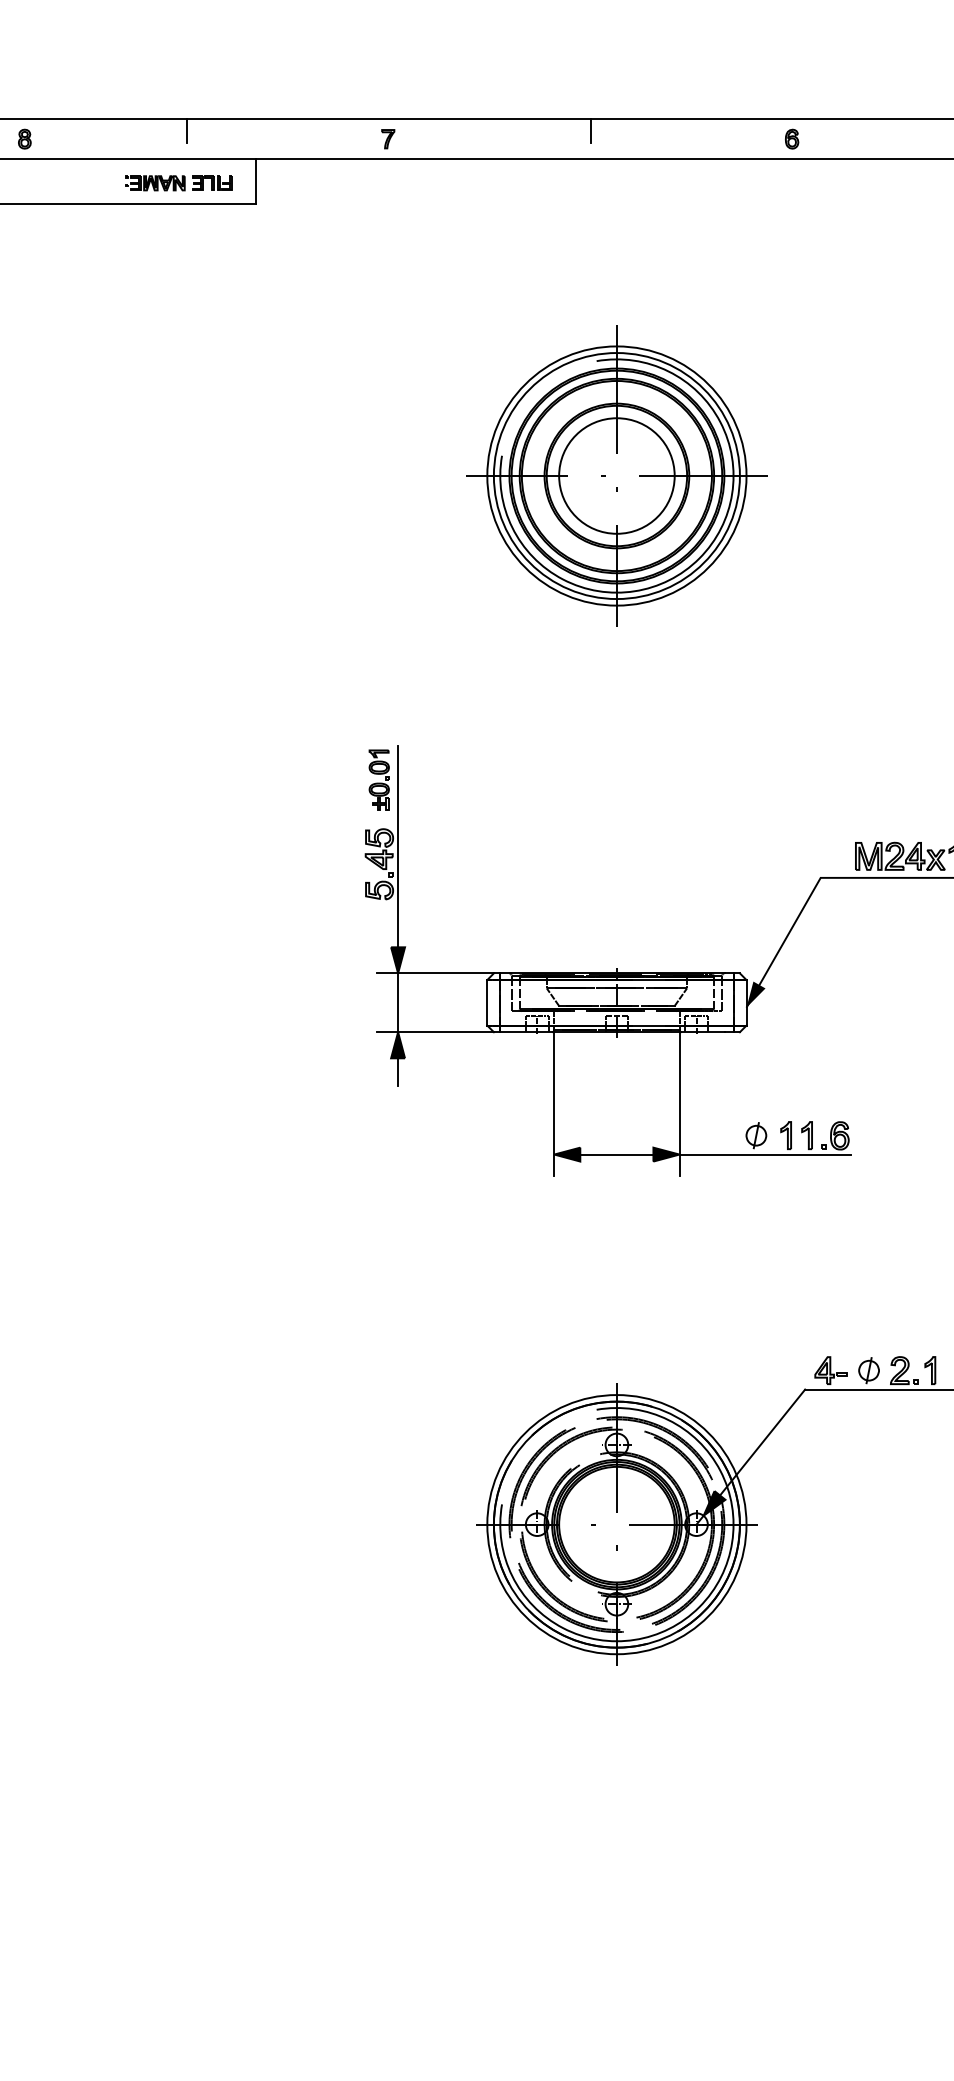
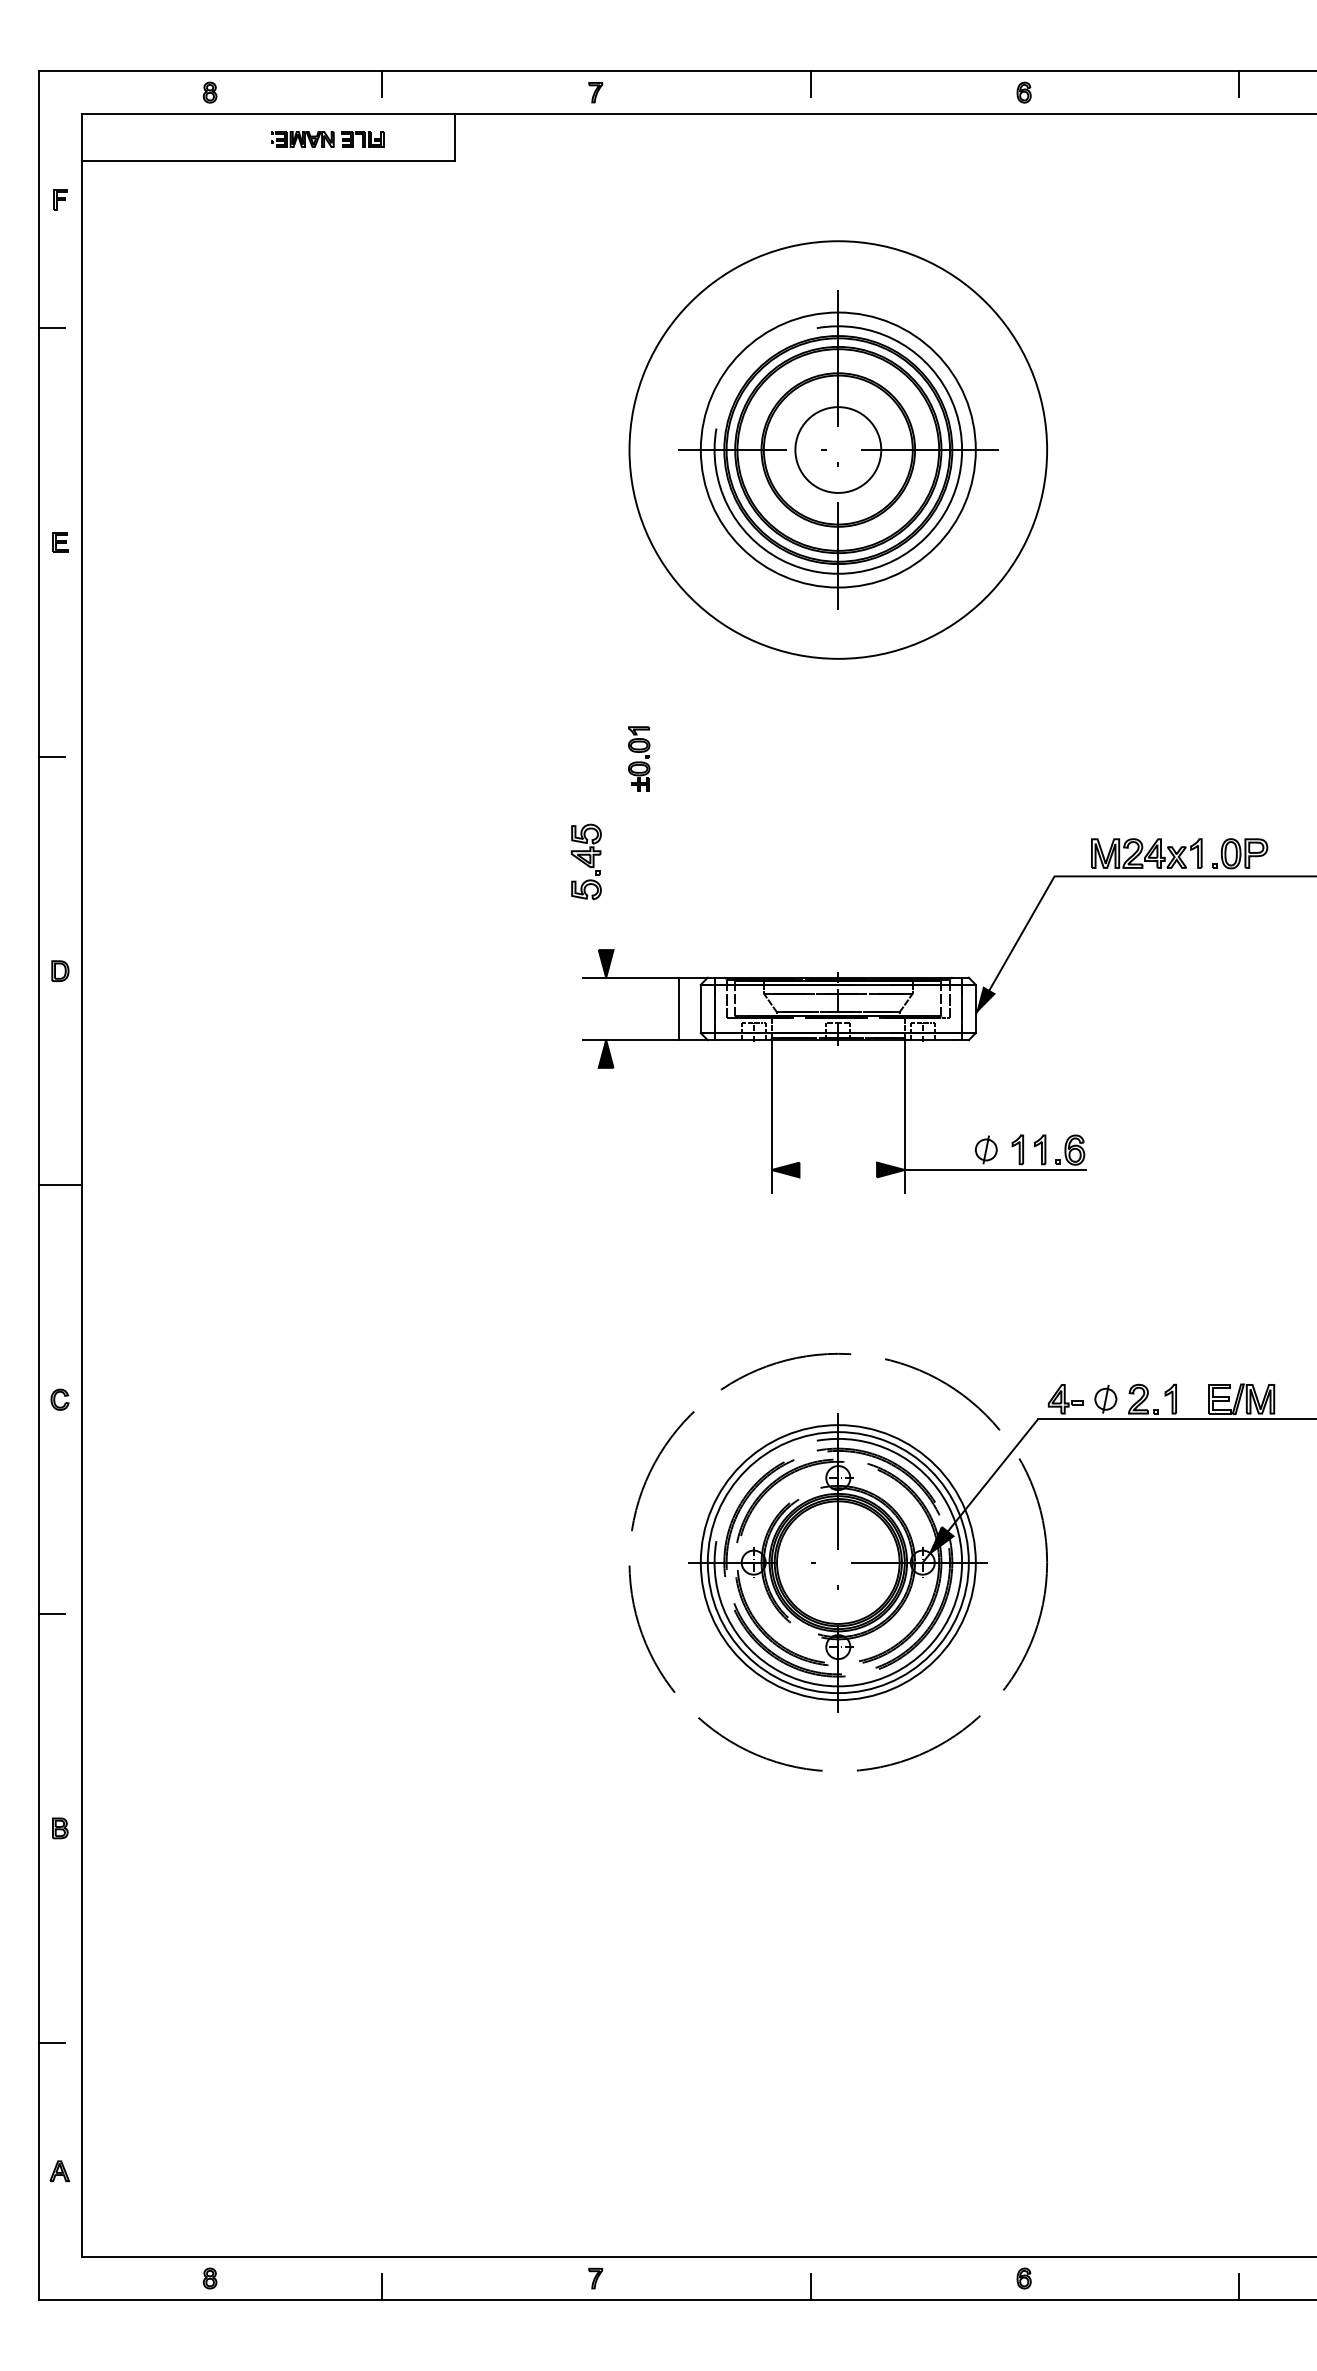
part: (178, 183) -> (327, 139), moved
circle: (616, 475) -> (837, 449), size x1.6
circle: (617, 475) -> (838, 449), size x0.7
part: (379, 779) -> (639, 758), moved
line: (398, 846) -> (606, 843), removed
line: (398, 1002) -> (679, 1008), moved
line: (398, 1072) -> (606, 1082), removed
line: (617, 1154) -> (838, 1169), removed
circle: (616, 1524) -> (837, 1562), size x1.6

